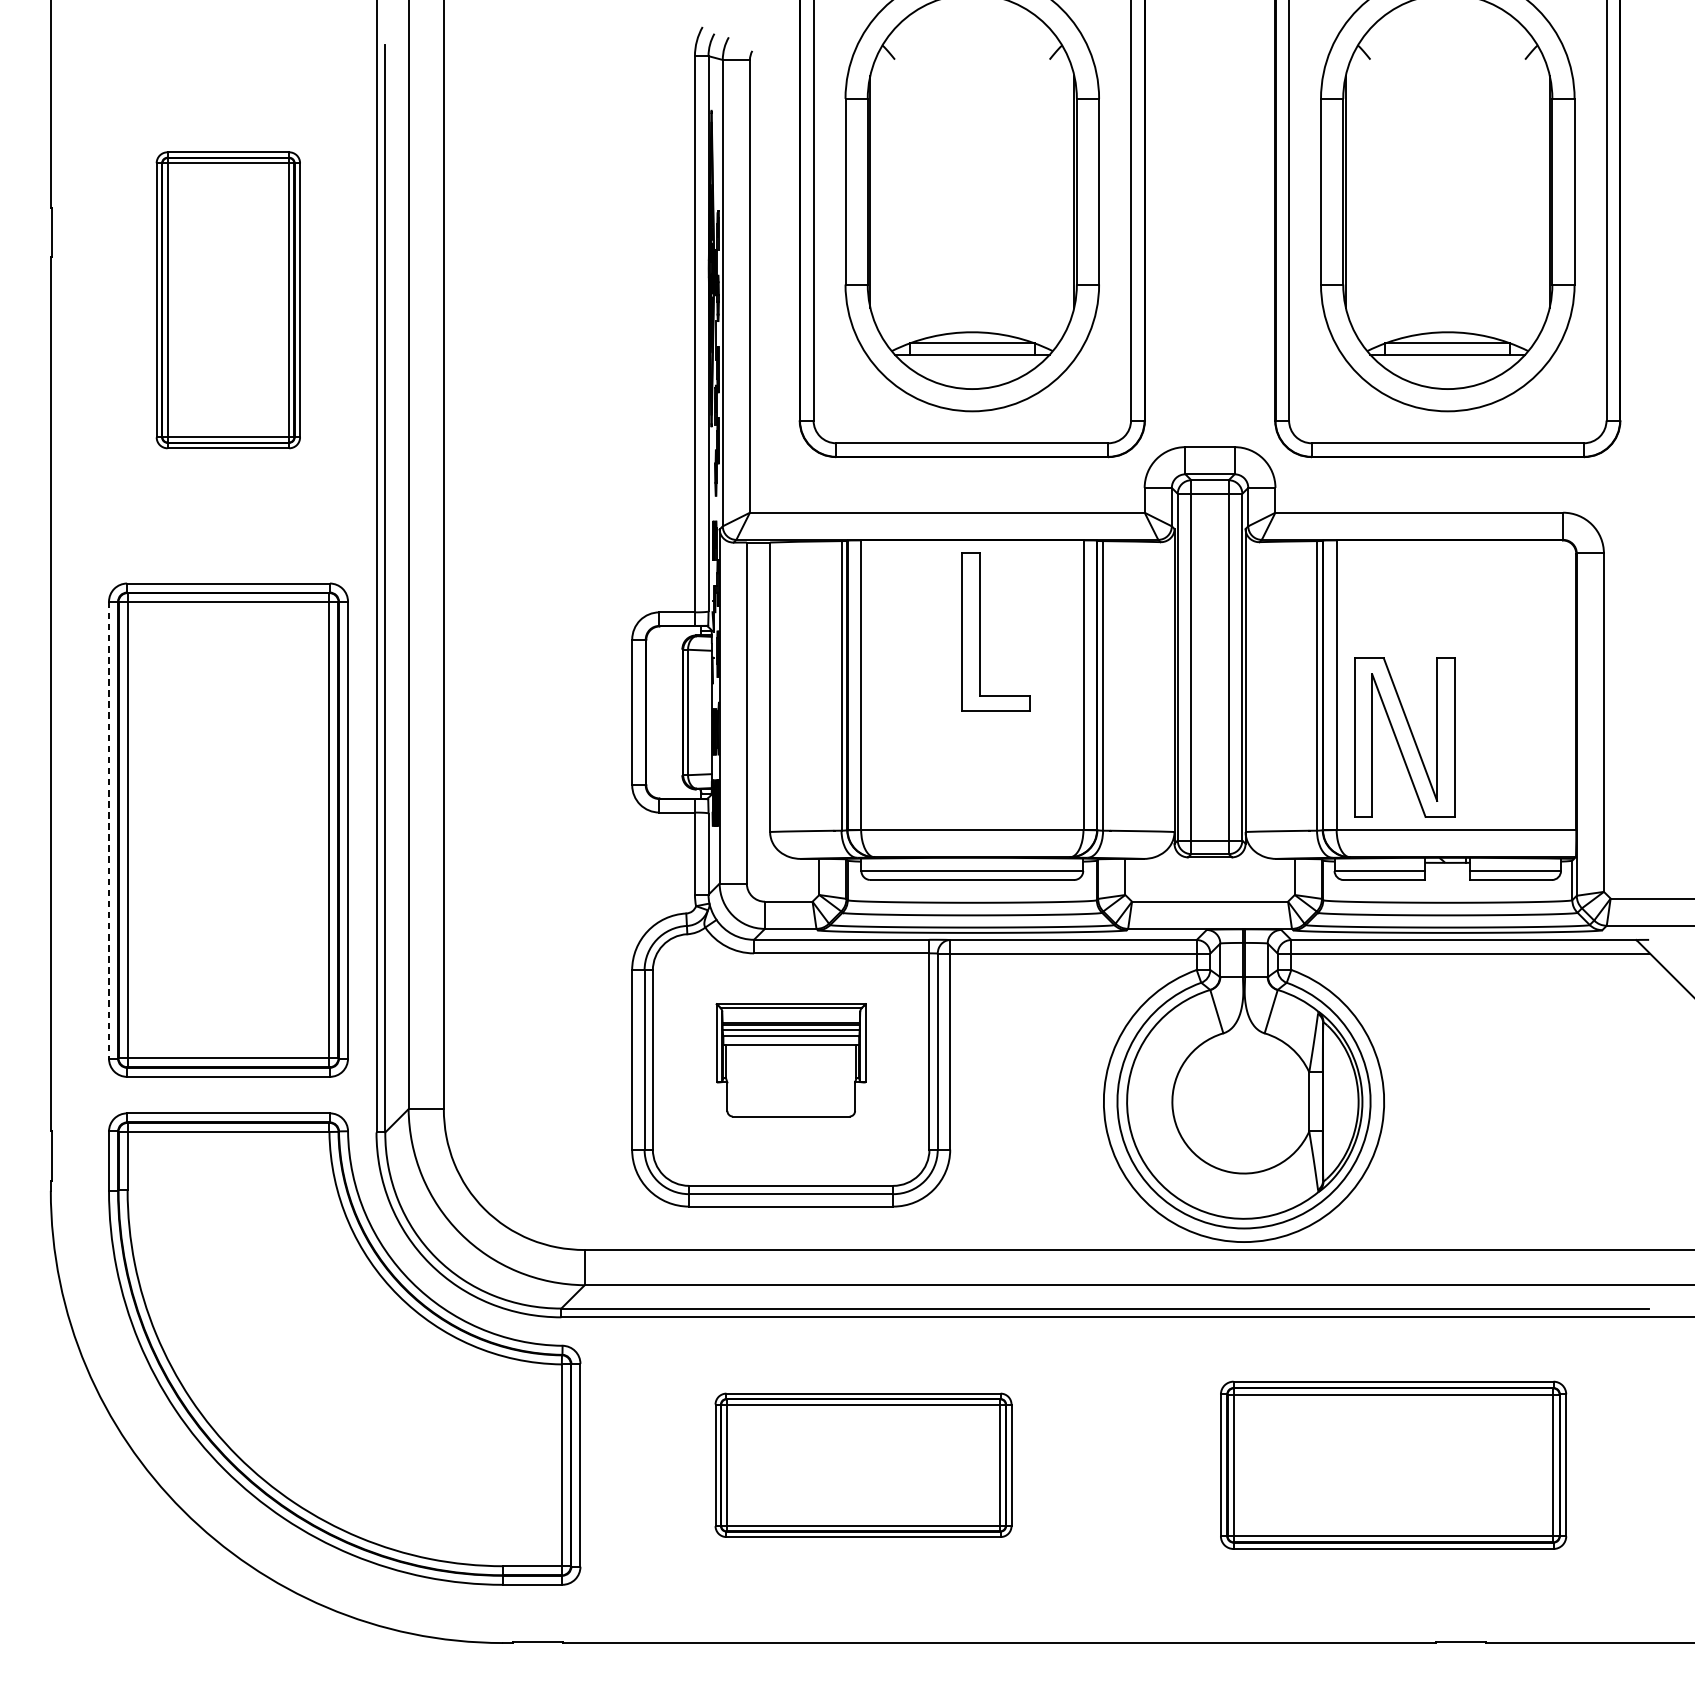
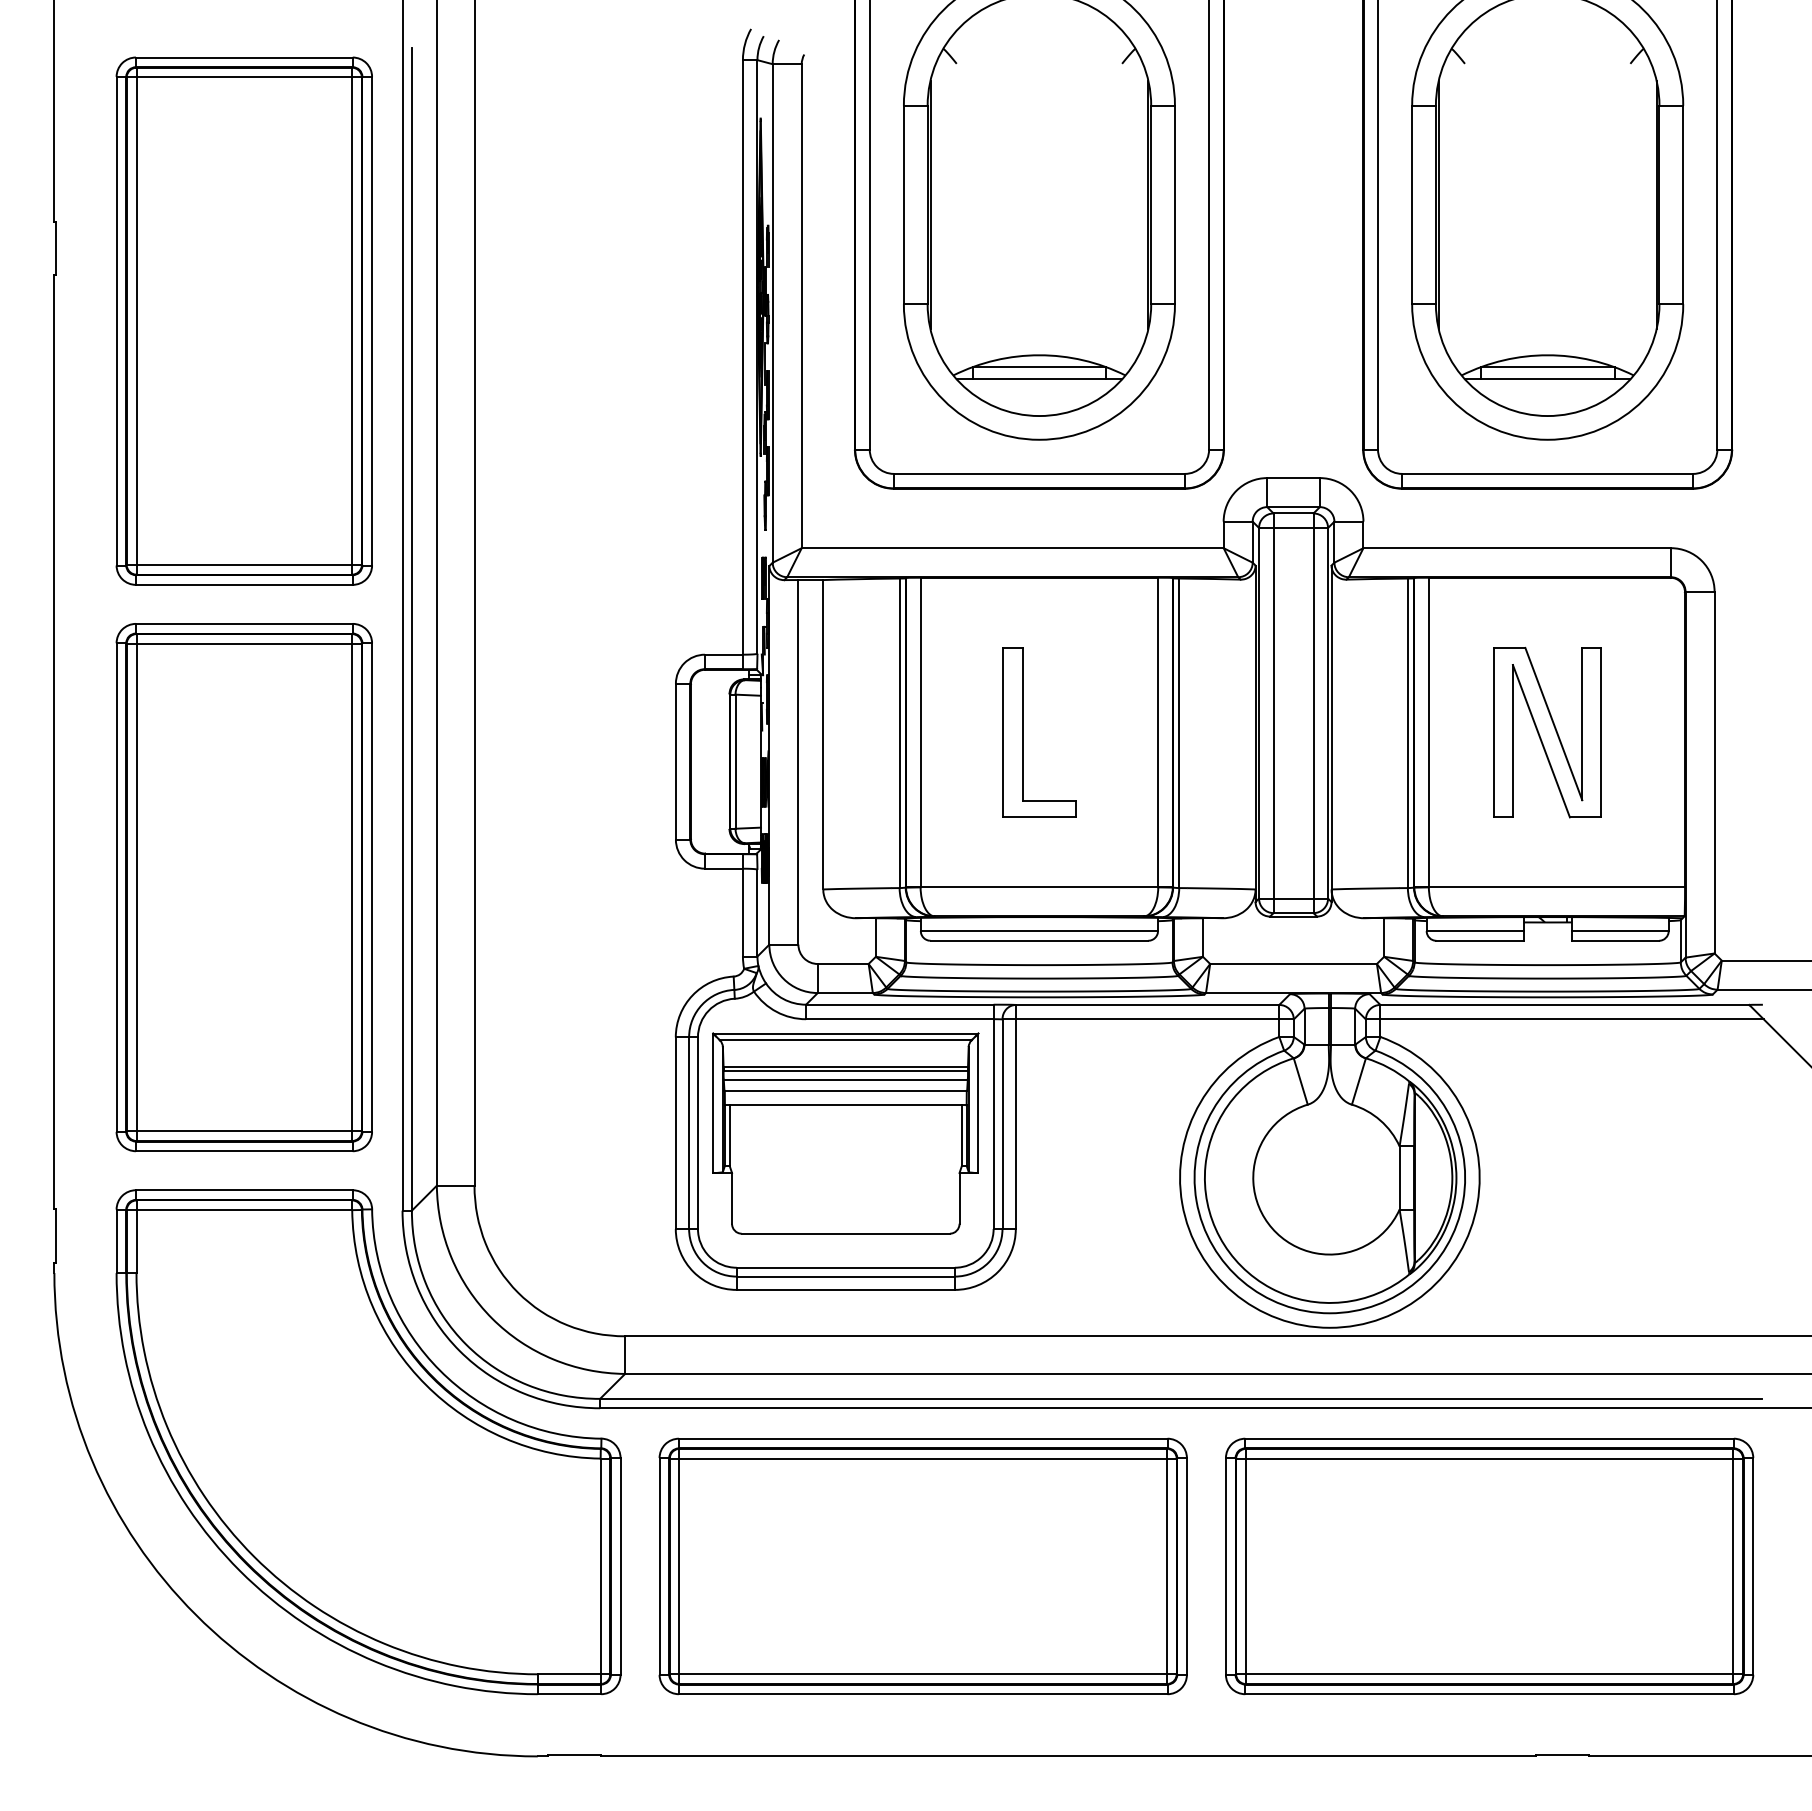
part: (227, 299) -> (243, 320), size x1.67
part: (980, 631) -> (1023, 732), moved
part: (1404, 737) -> (1547, 732), moved
line: (108, 831) -> (116, 888), dashed -> solid
part: (790, 1060) -> (845, 1133), size x1.67
part: (862, 1465) -> (922, 1566), size x1.67
part: (1393, 1465) -> (1489, 1566), size x1.43

